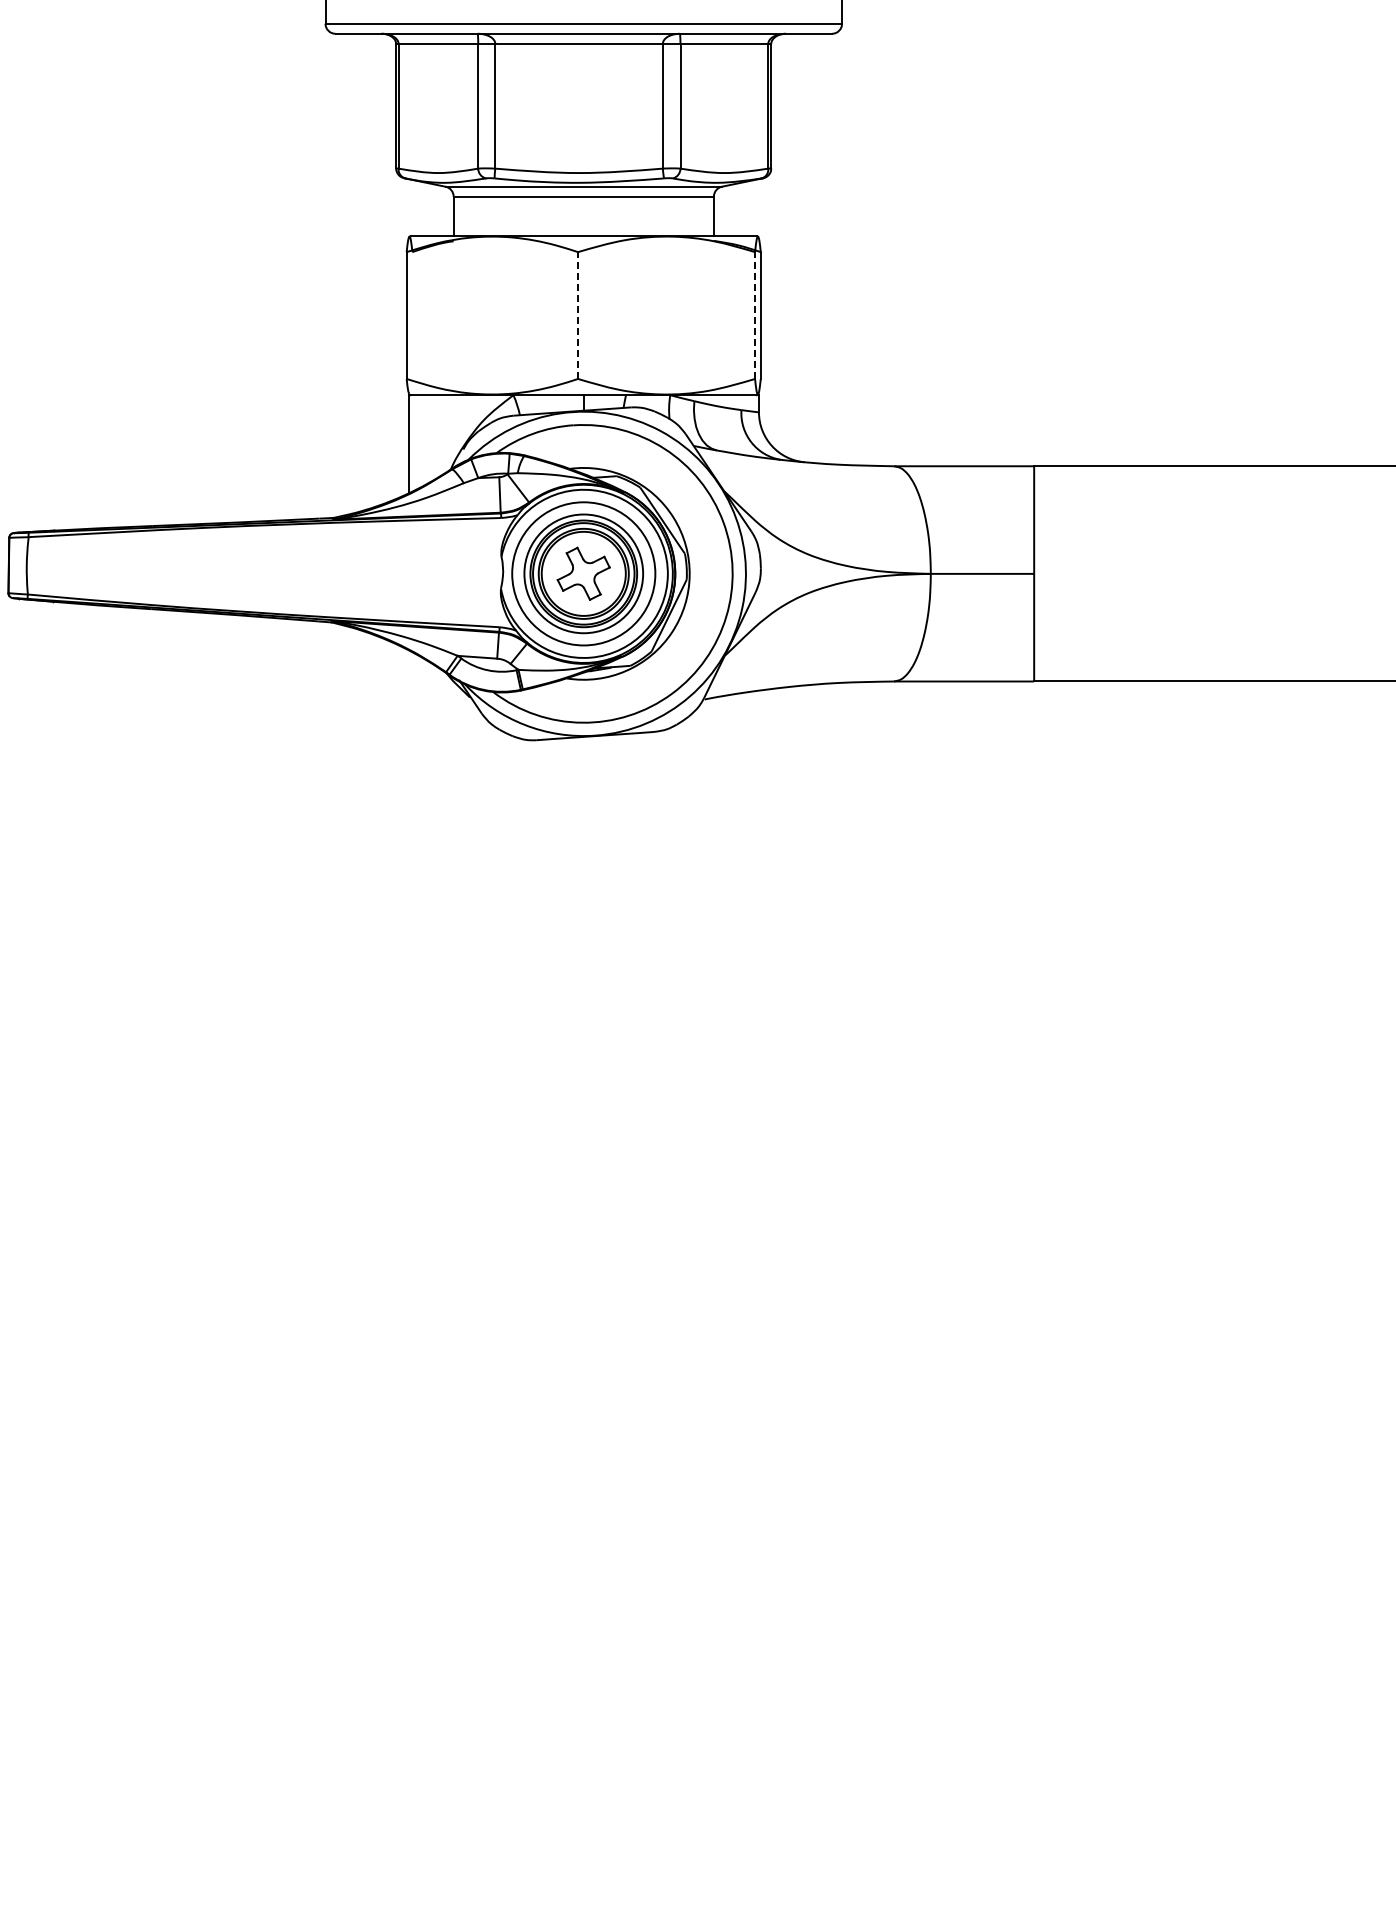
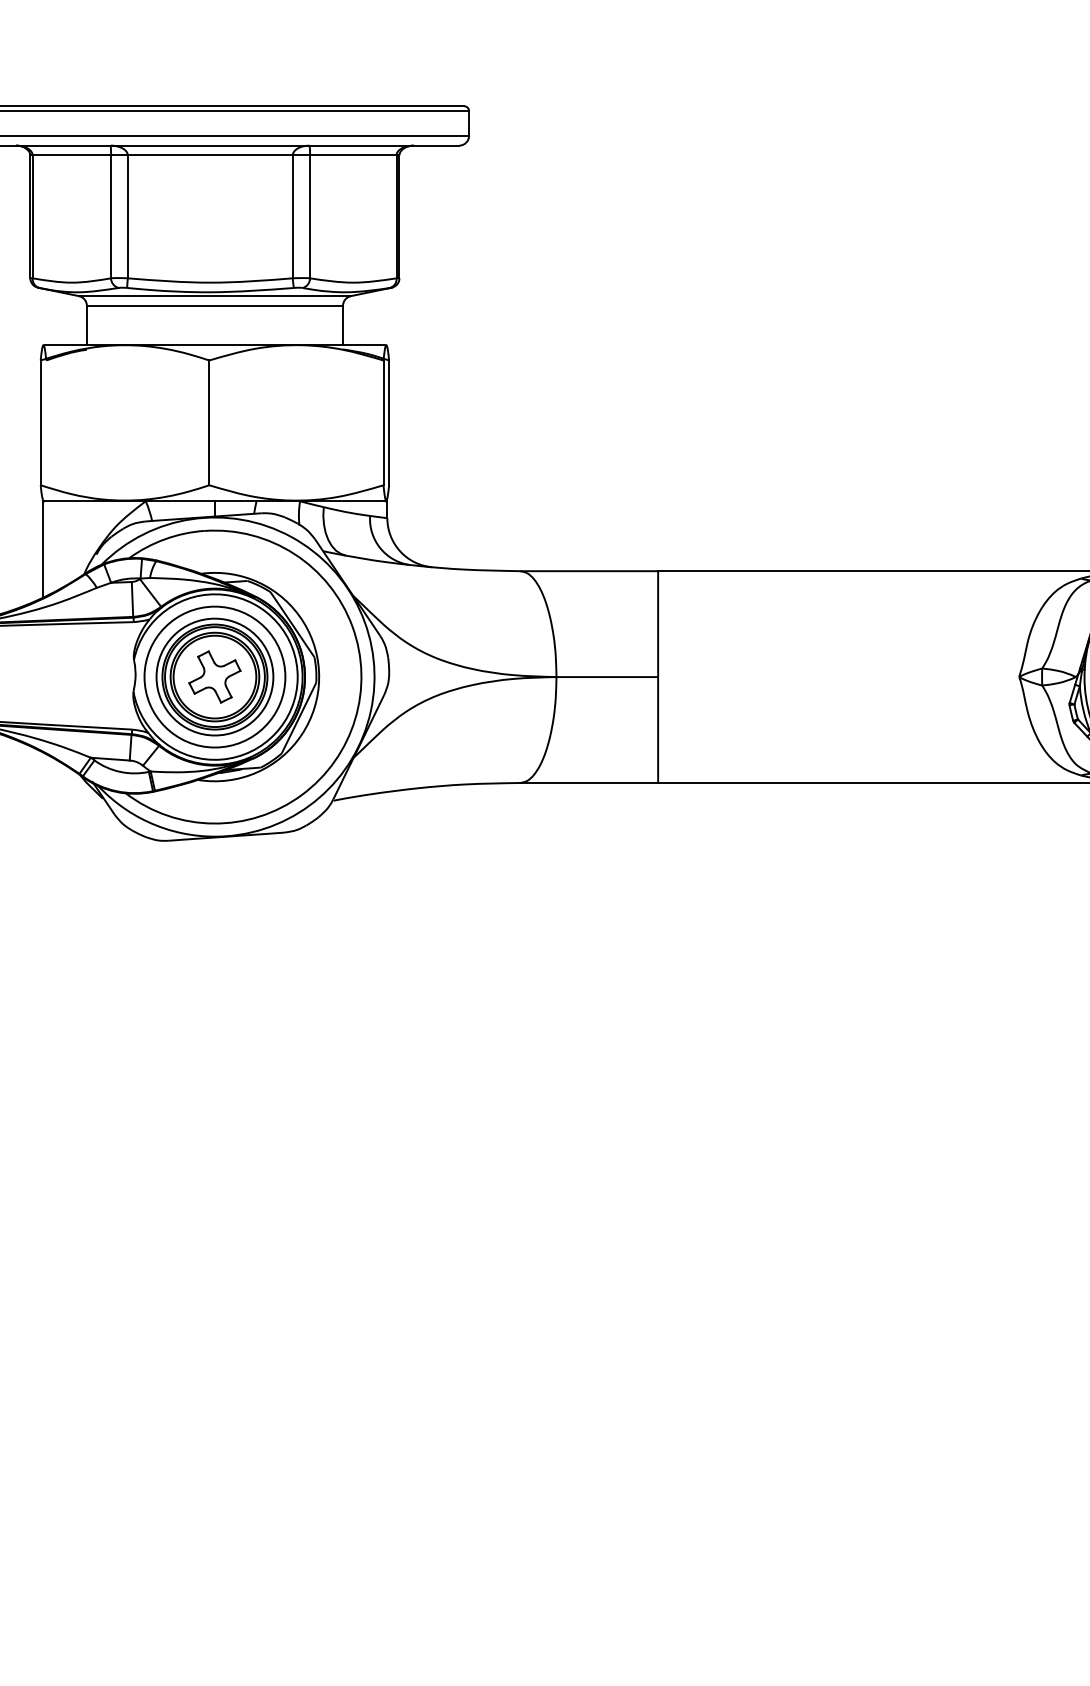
line: (578, 315) -> (209, 422), dashed -> solid
line: (755, 315) -> (383, 422), dashed -> solid

